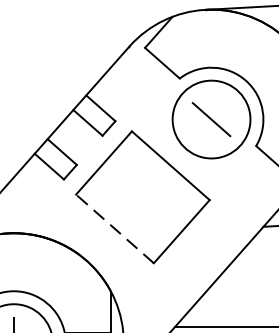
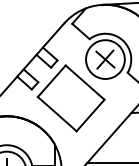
line: (209, 119) -> (104, 59), added
line: (115, 229) -> (57, 114), dashed -> solid

